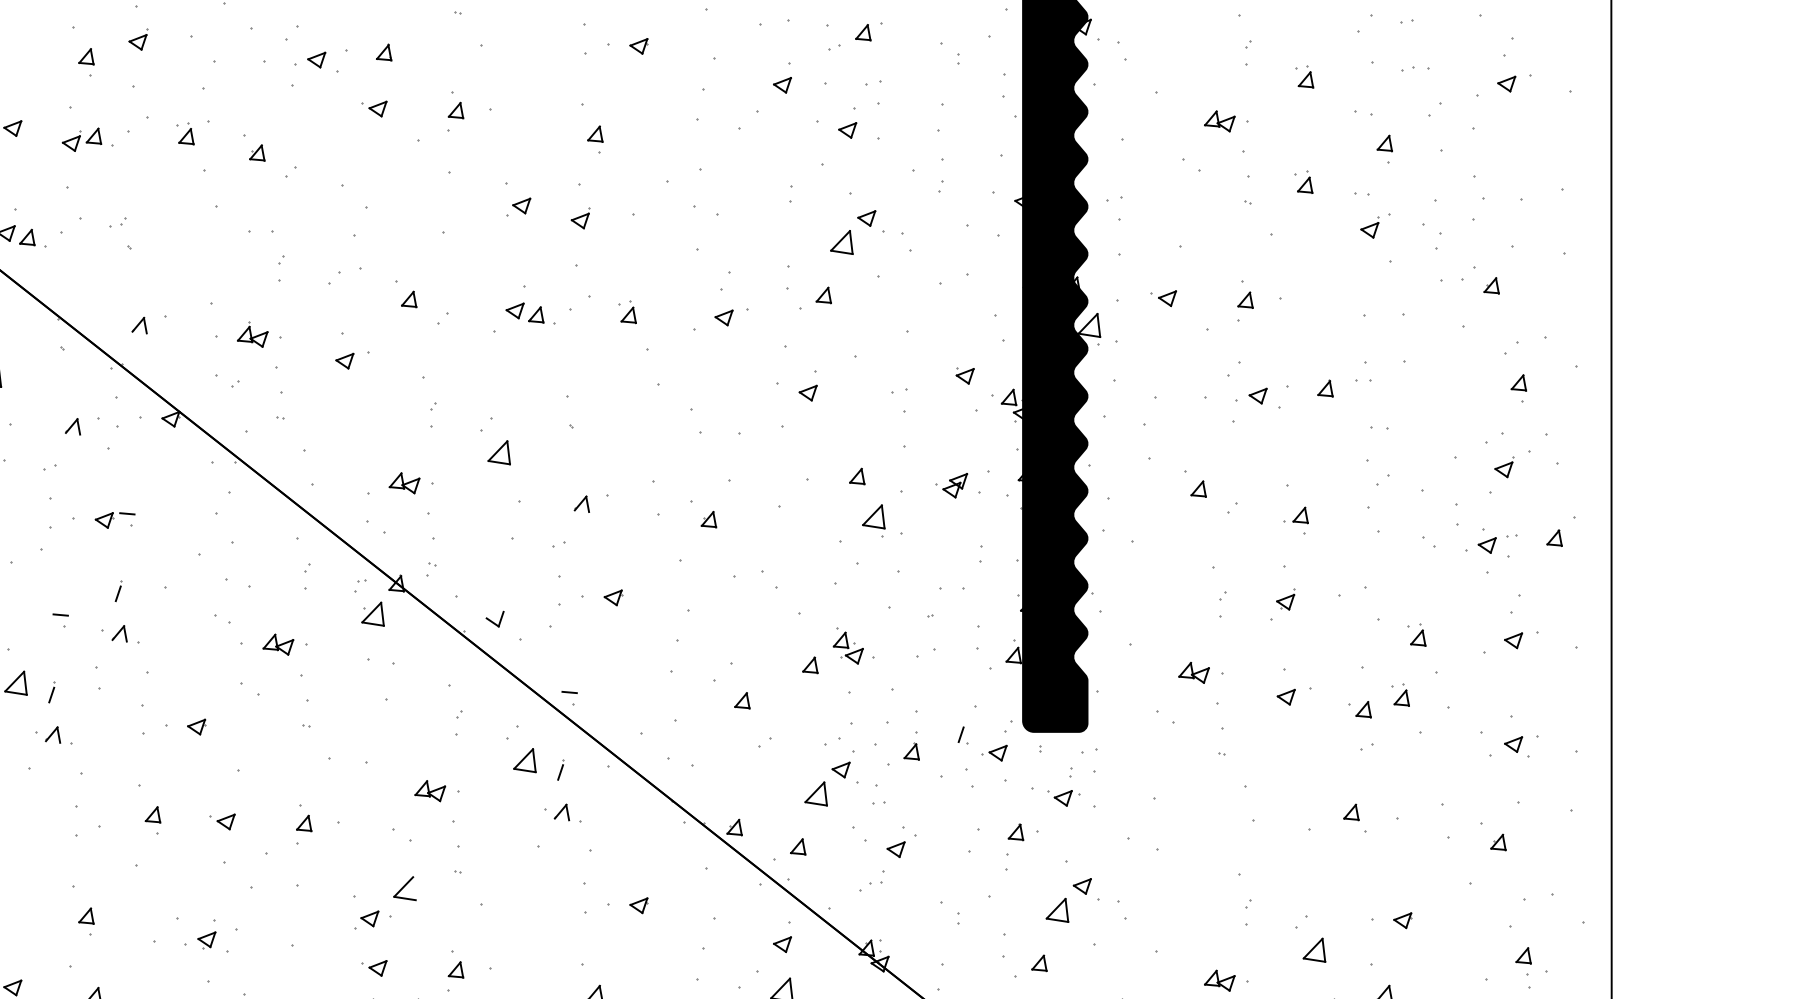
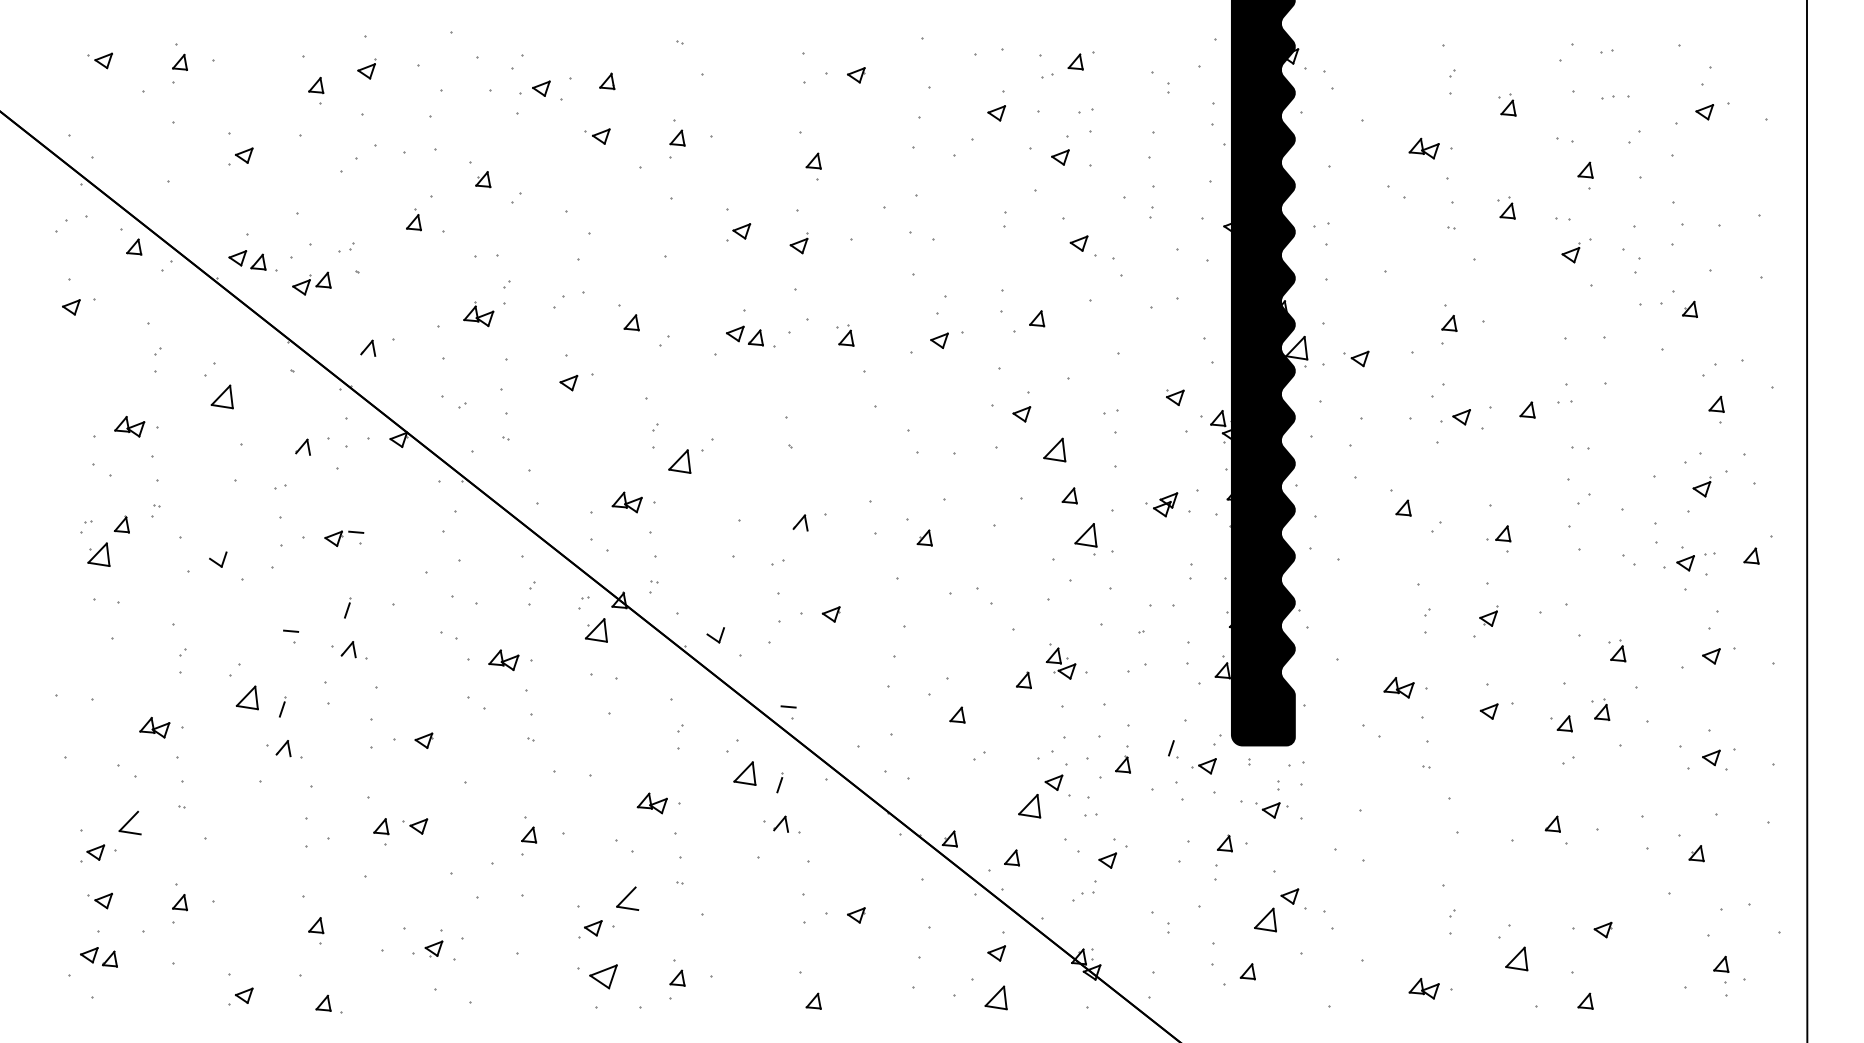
part: (185, 133) -> (413, 219), moved
part: (81, 139) -> (311, 283), moved
part: (841, 241) -> (1054, 449), moved
part: (1163, 298) -> (1356, 358), moved
part: (252, 335) -> (478, 314), moved
part: (498, 452) -> (679, 461), moved
part: (222, 821) -> (415, 826), moved
part: (374, 968) -> (597, 976), size x1.6

